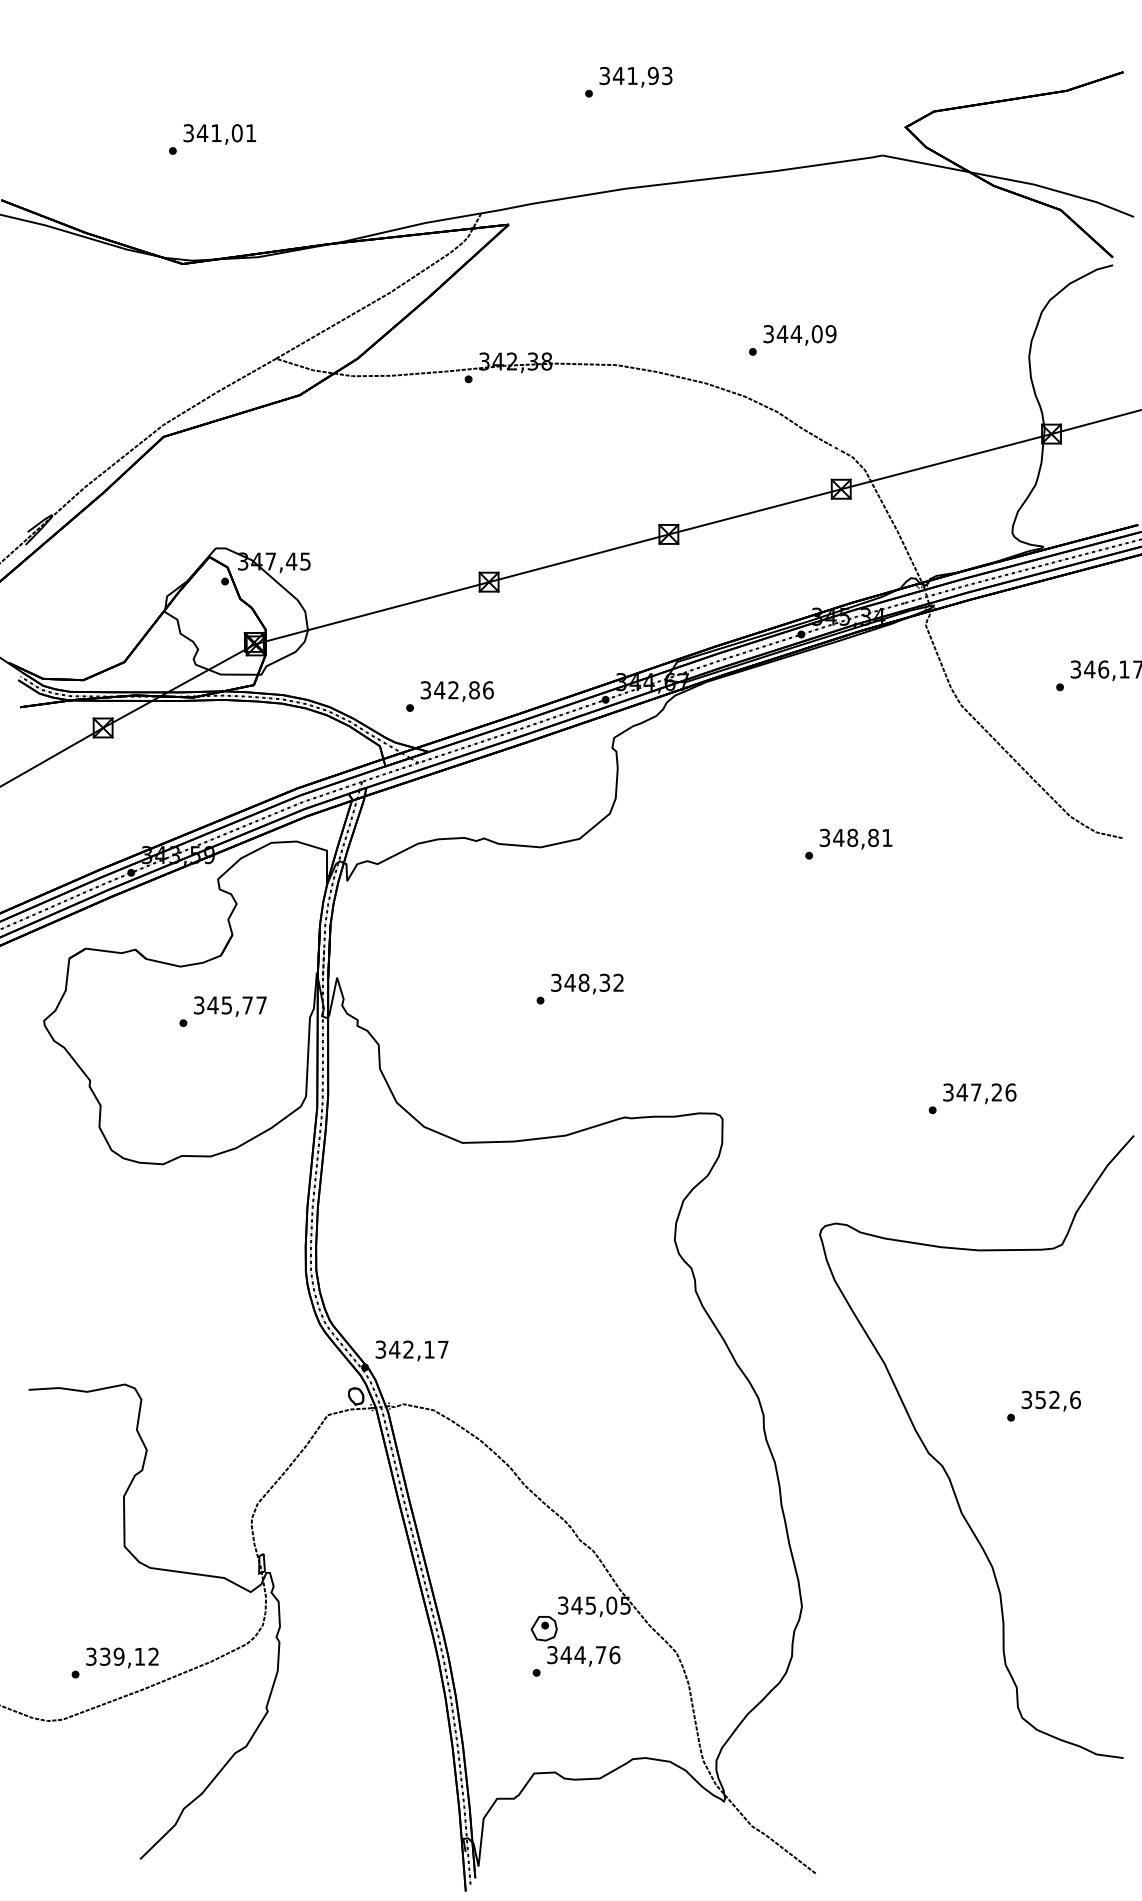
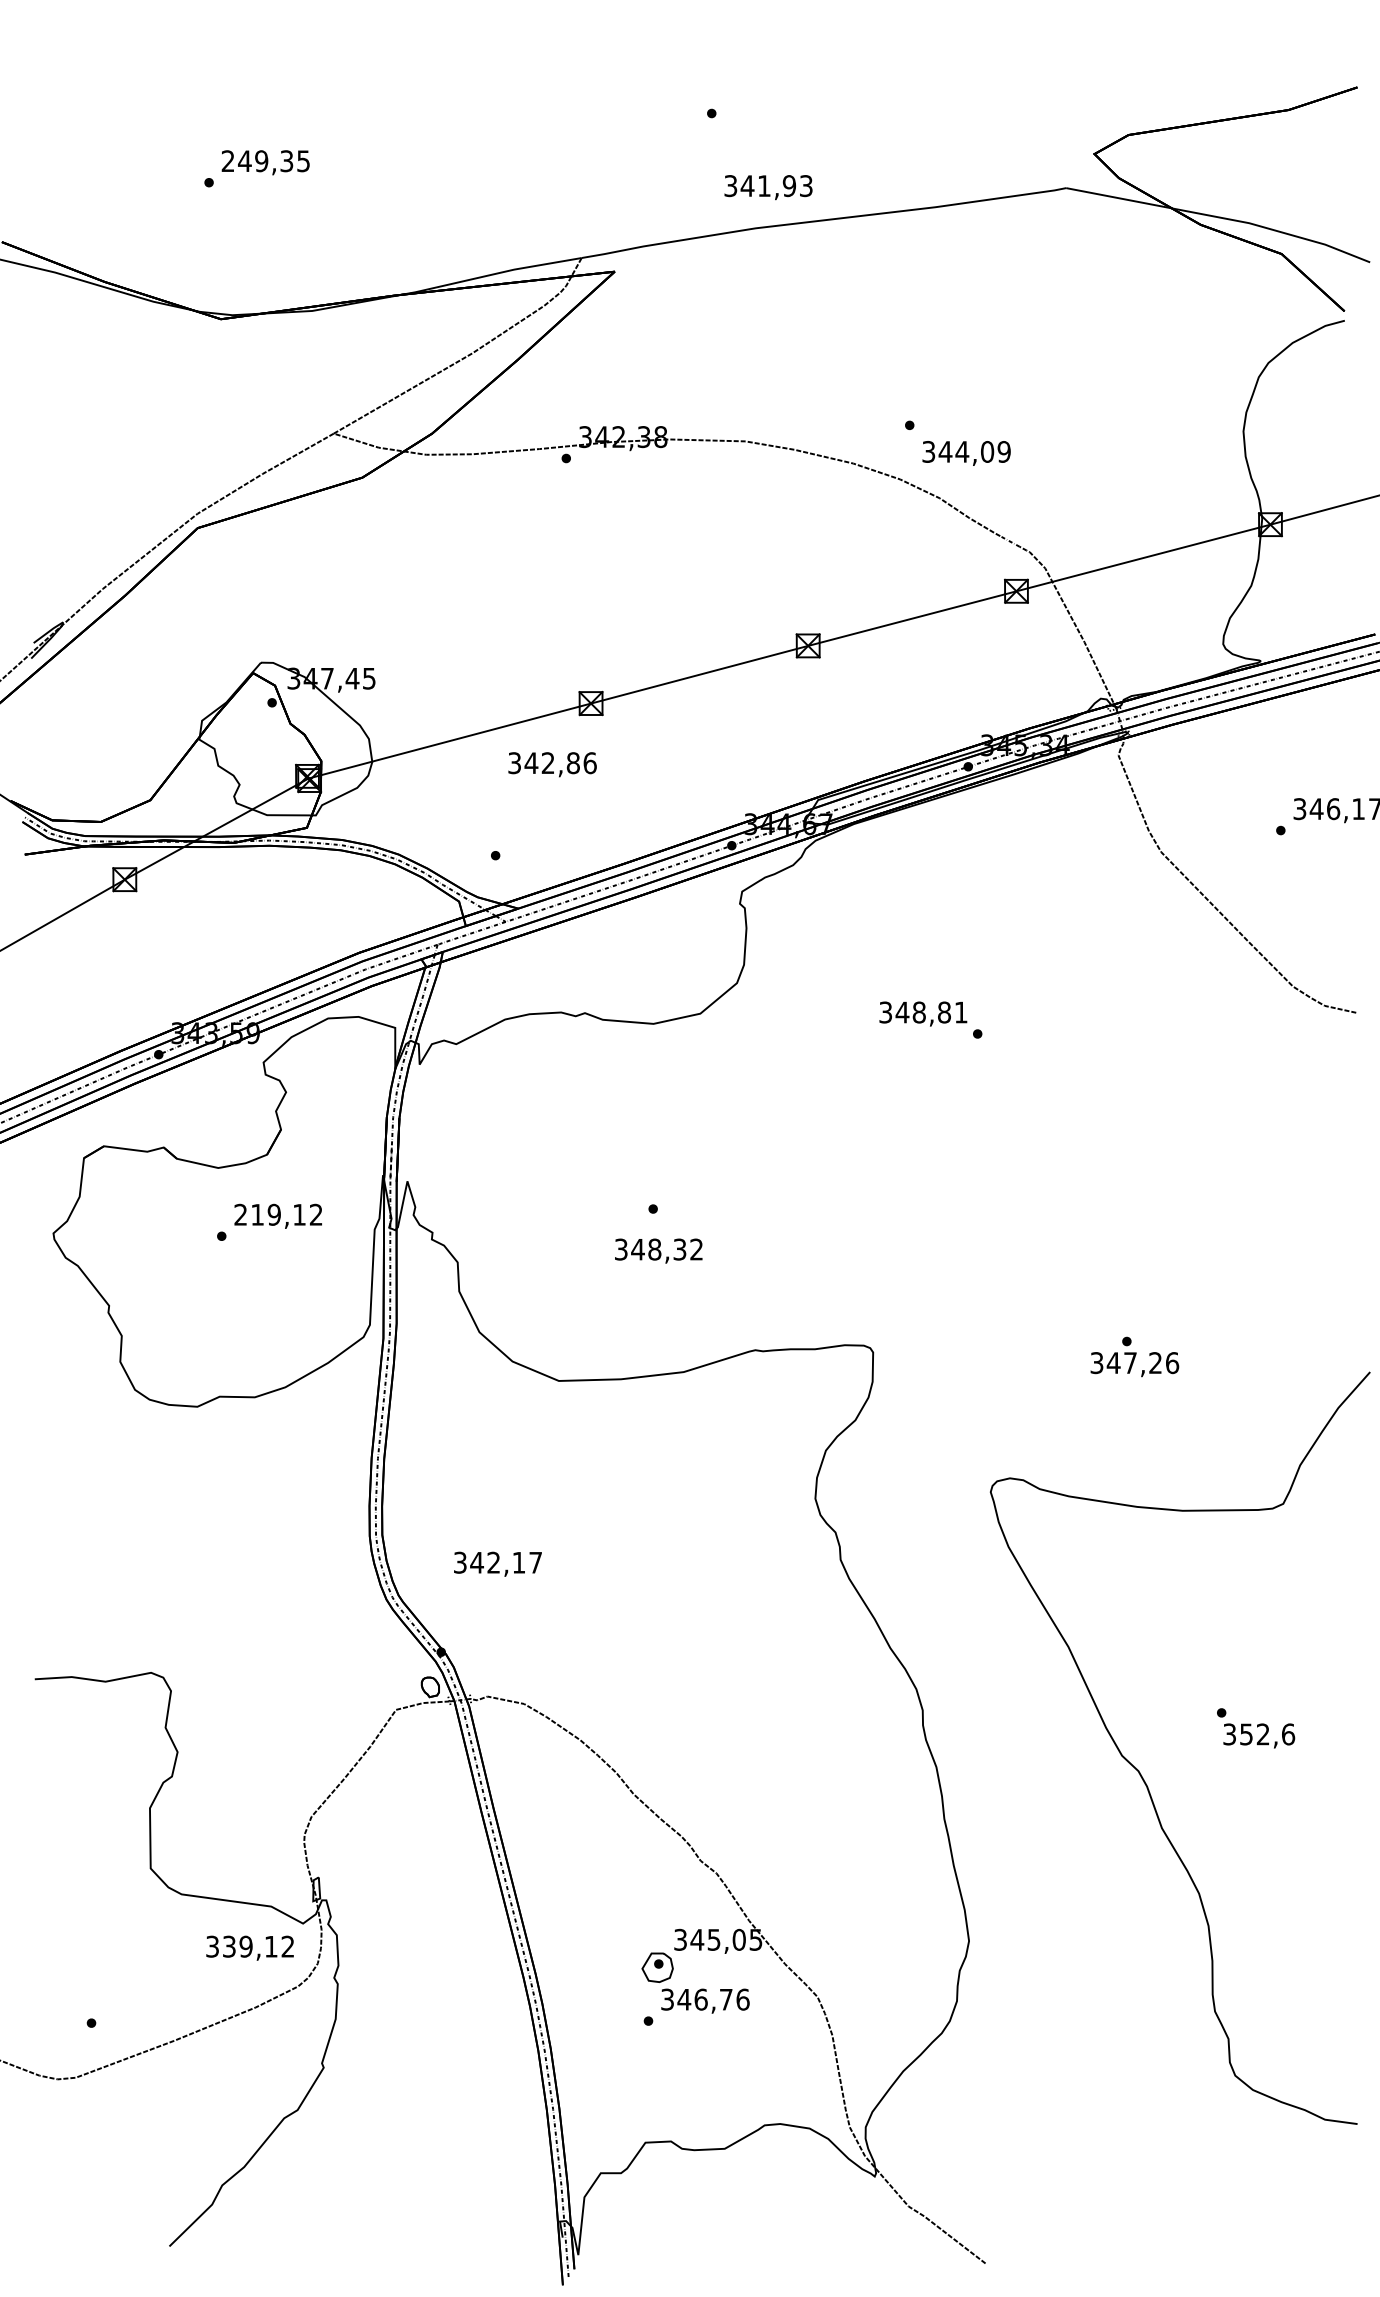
text: (635, 77) -> (768, 187), moved
text: (219, 133) -> (265, 161), 341,01 -> 249,35
text: (799, 335) -> (966, 453), moved
text: (457, 691) -> (552, 764), moved
text: (856, 838) -> (923, 1013), moved
text: (587, 983) -> (658, 1250), moved
text: (230, 1005) -> (278, 1214), 345,77 -> 219,12
text: (979, 1093) -> (1134, 1364), moved
text: (411, 1350) -> (497, 1563), moved
text: (1051, 1400) -> (1259, 1735), moved
text: (580, 1654) -> (701, 1999), 344,76 -> 346,76
text: (121, 1657) -> (249, 1947), moved

